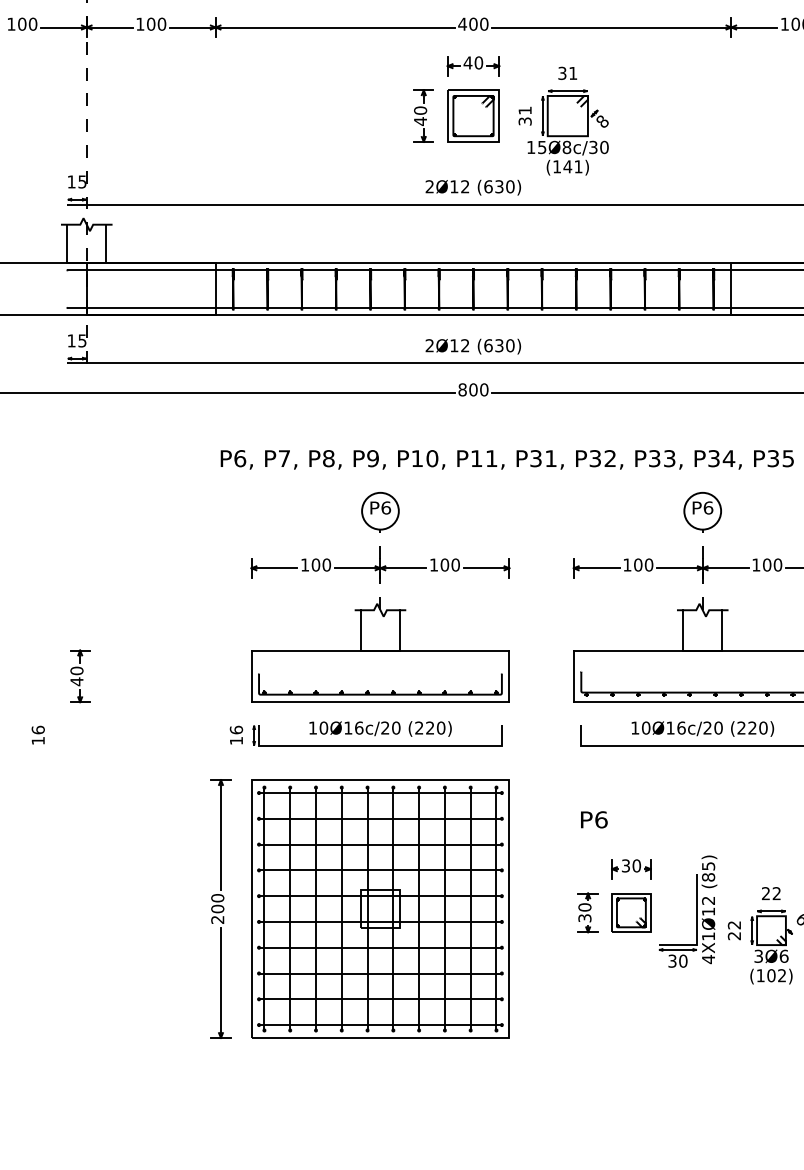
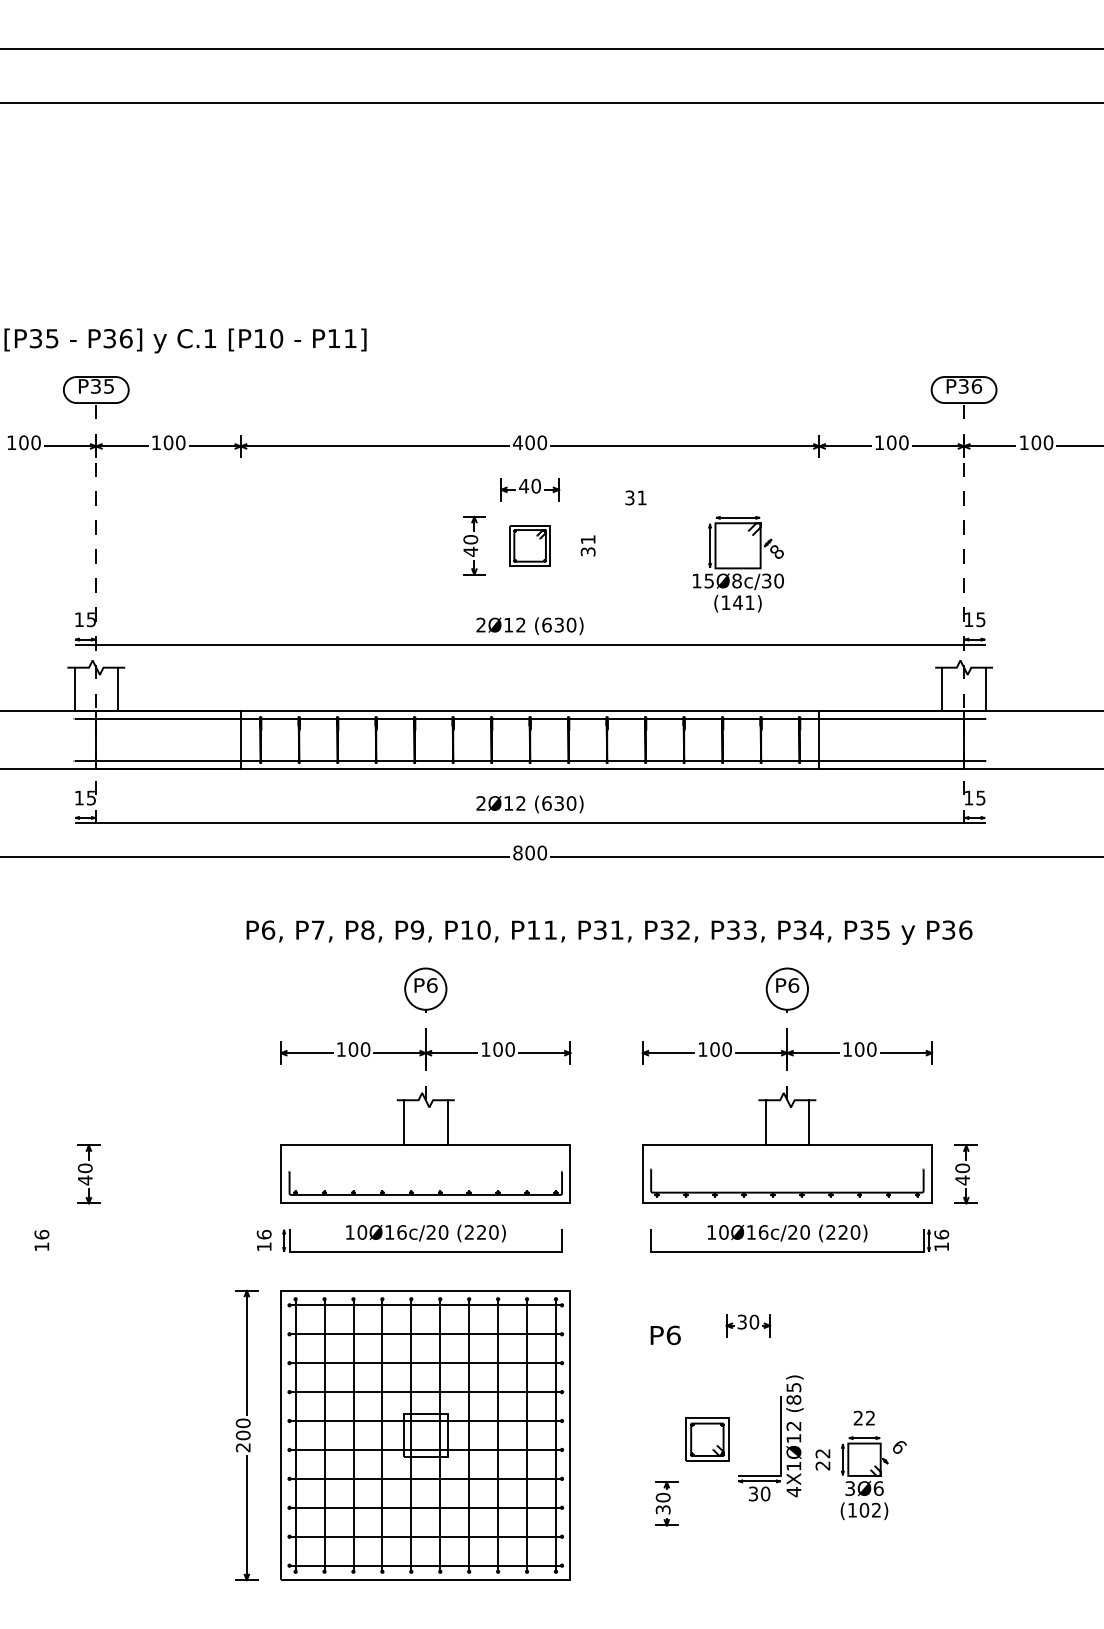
part: (472, 115) -> (529, 545), size x0.7
part: (568, 132) -> (738, 564), moved
part: (631, 868) -> (748, 1325), moved
part: (587, 912) -> (666, 1503), moved

